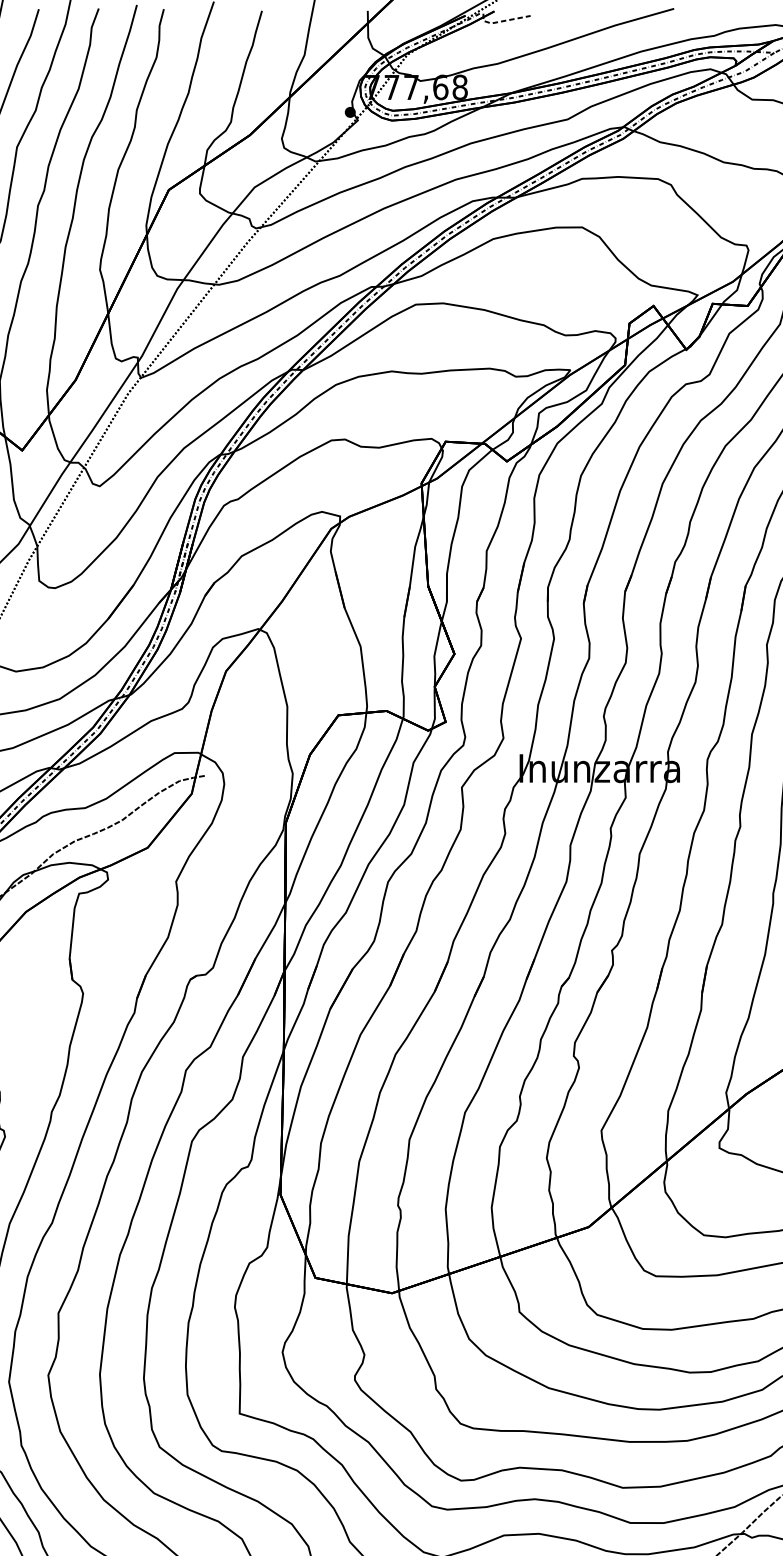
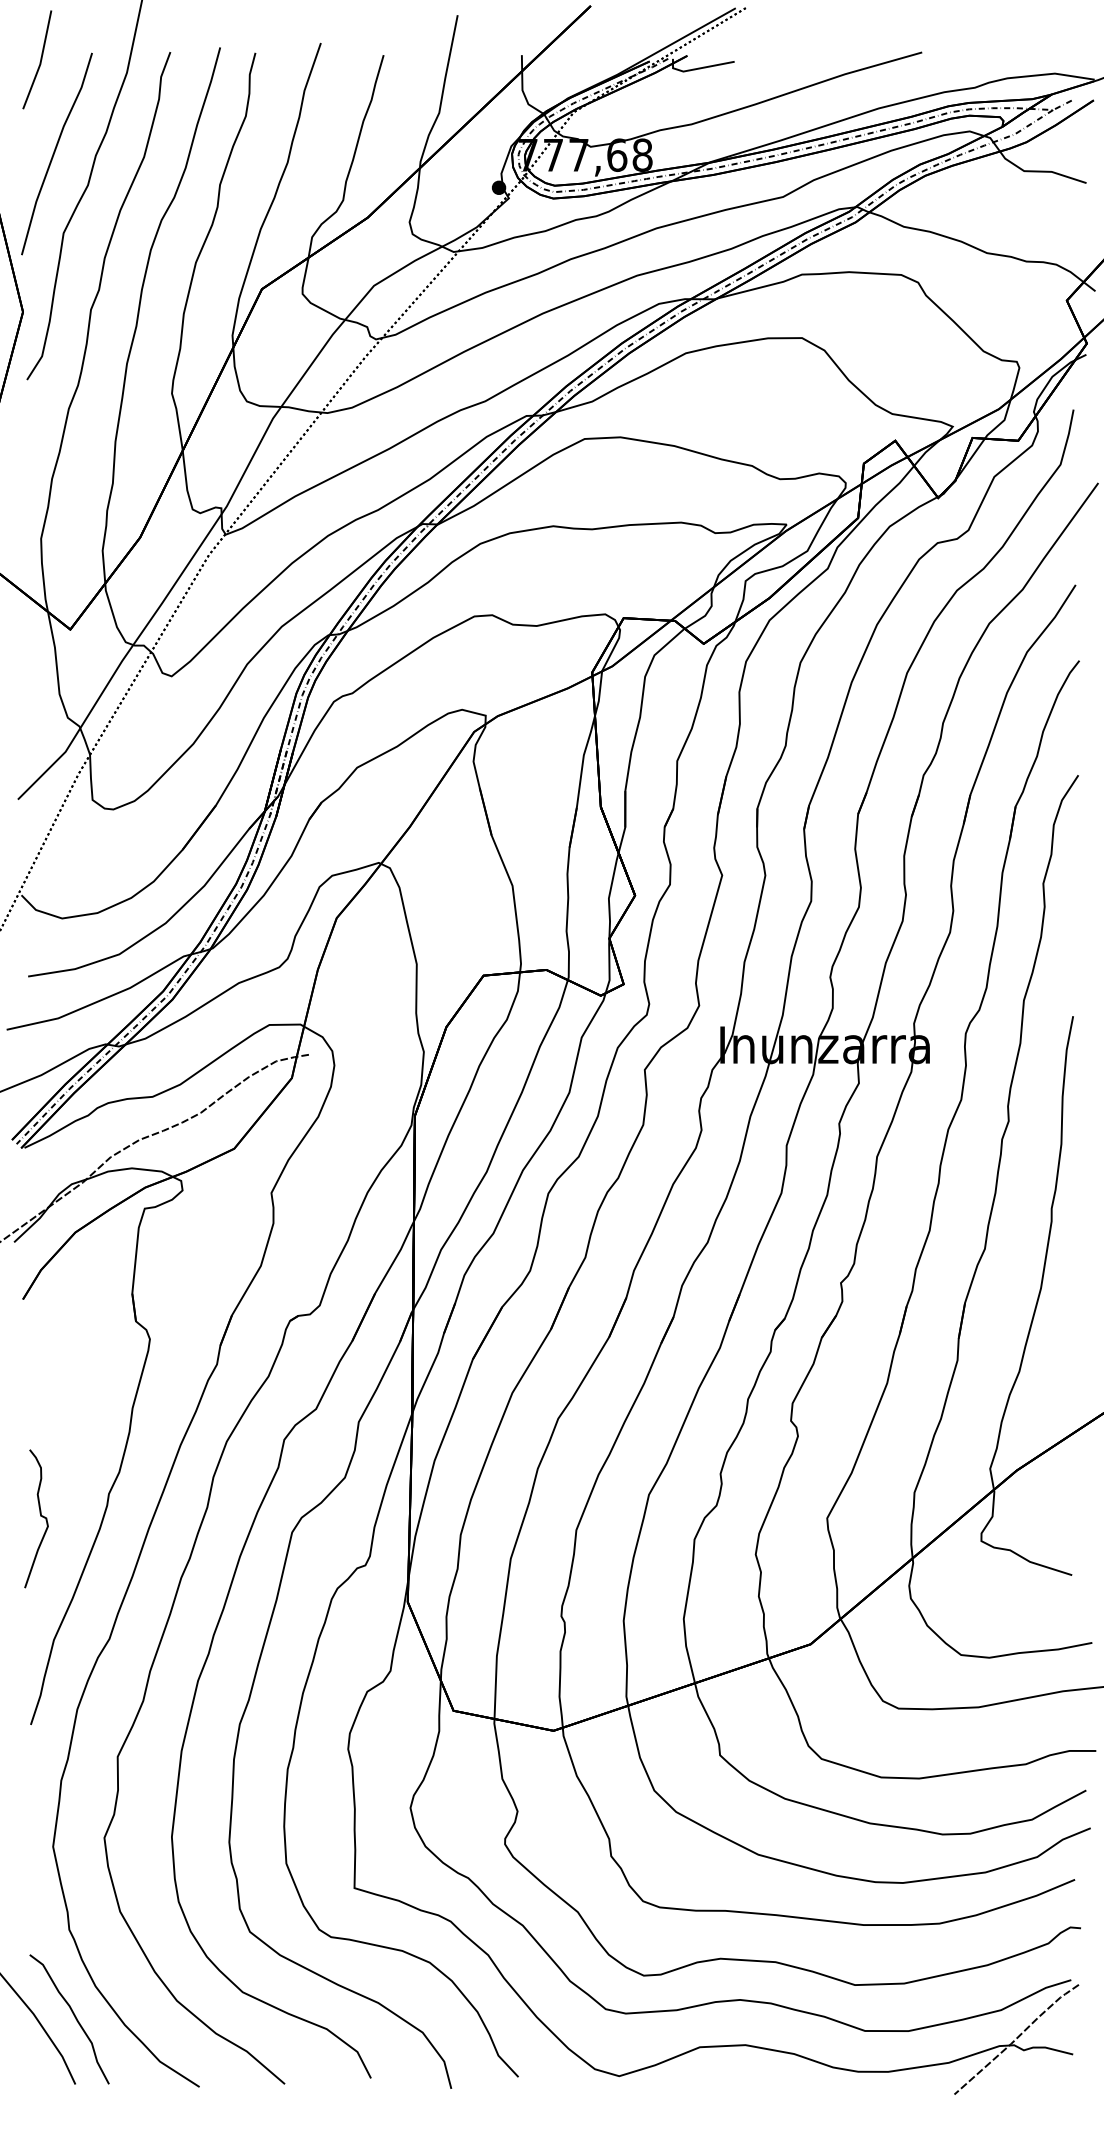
line: (502, 21) -> (697, 68), dashed -> solid

